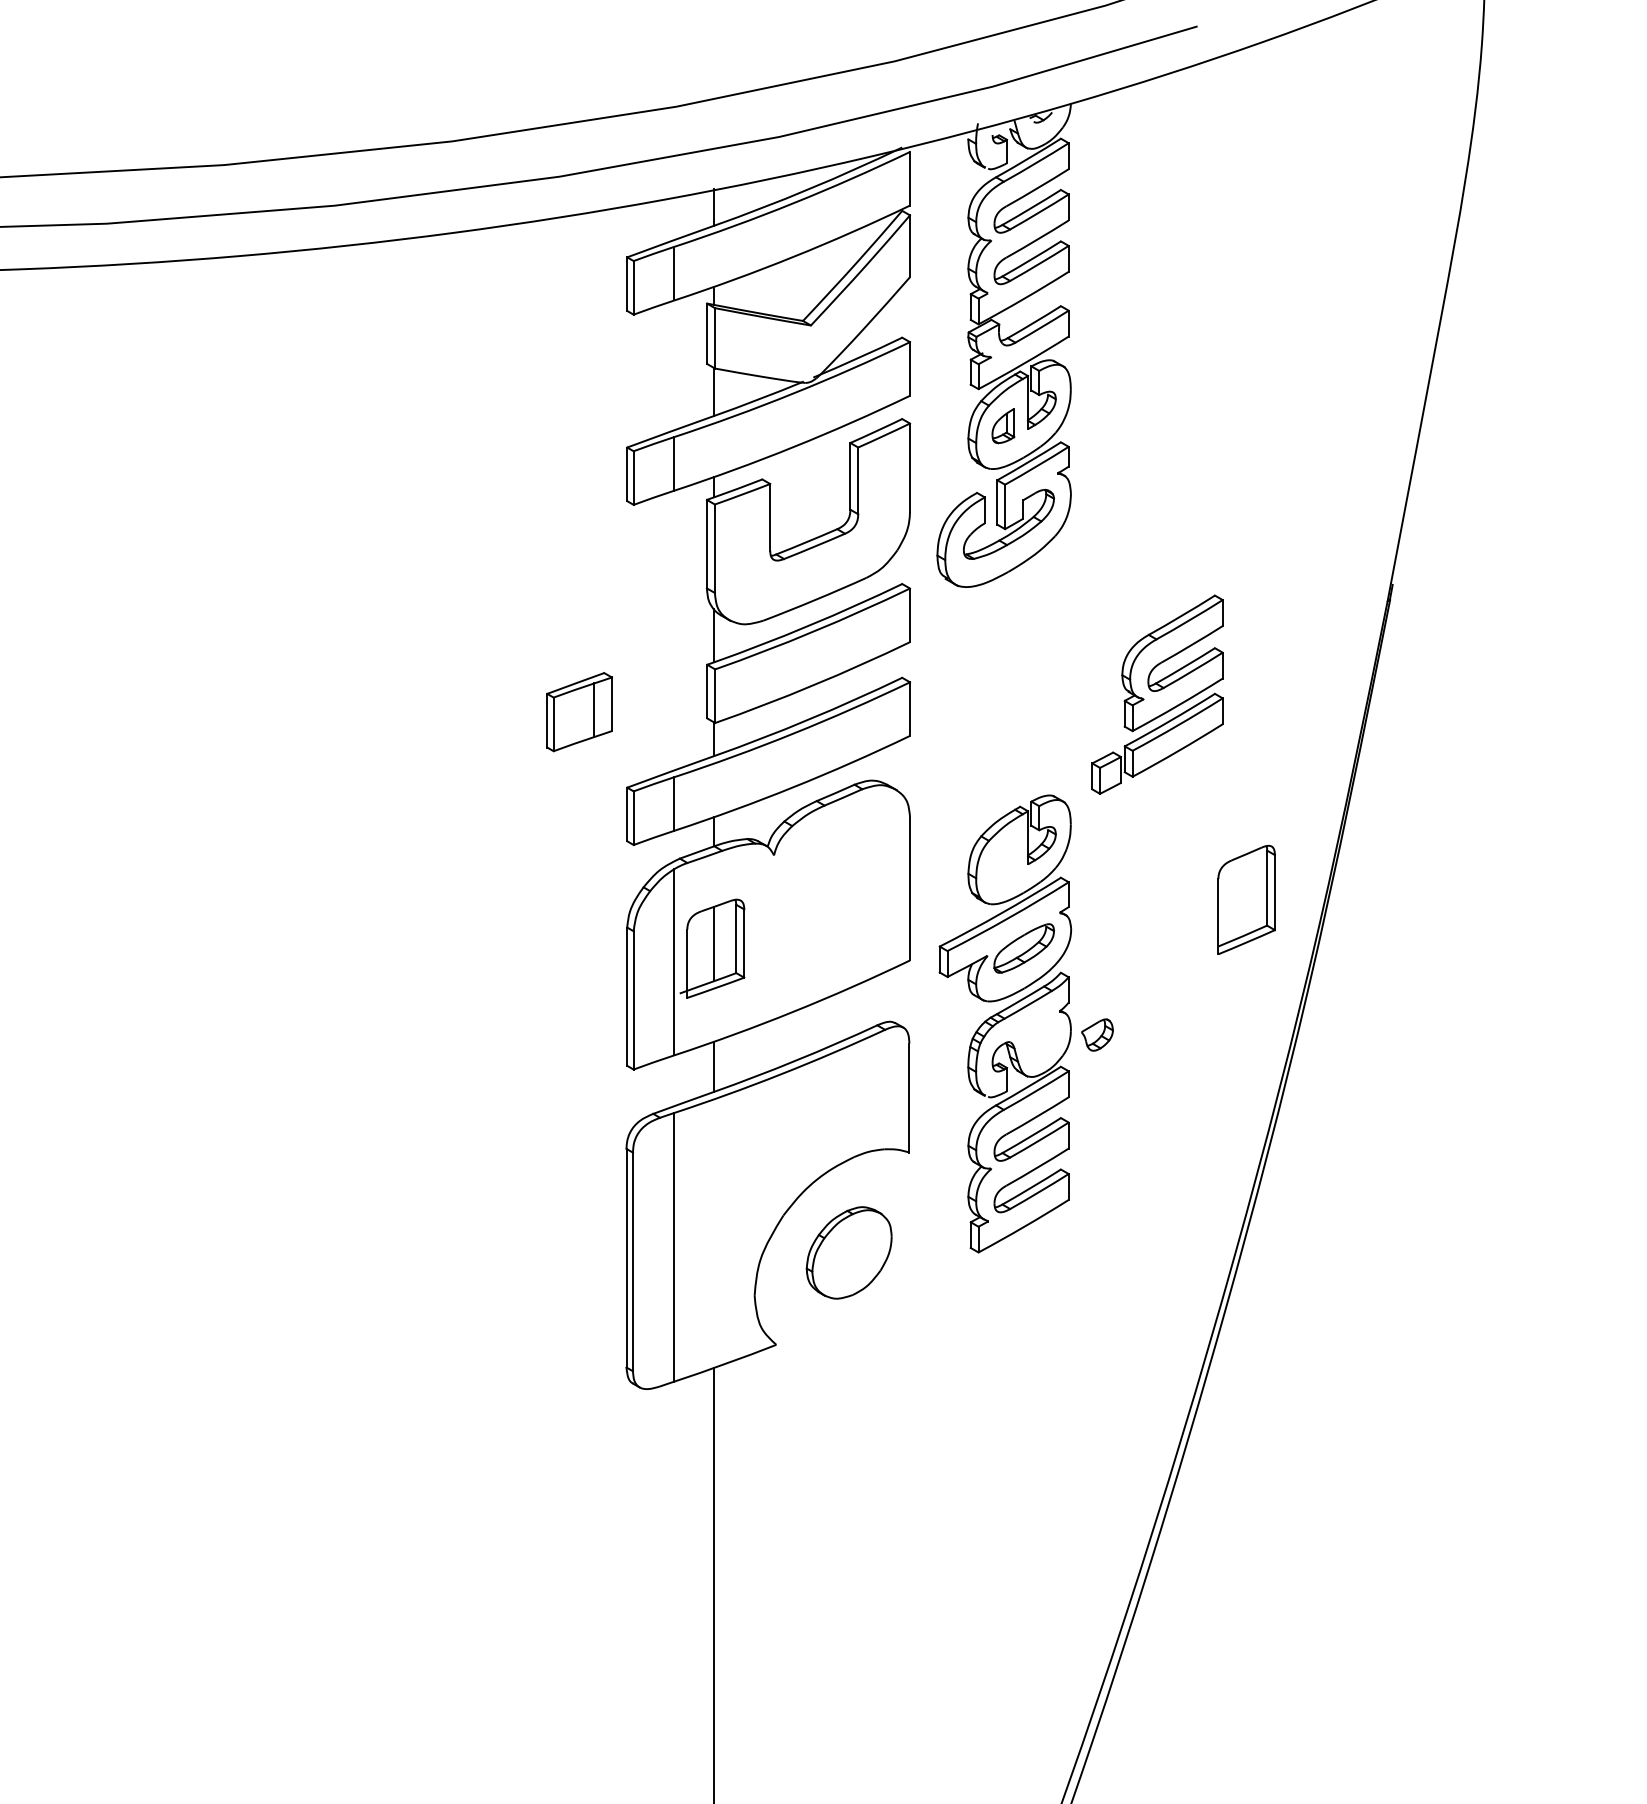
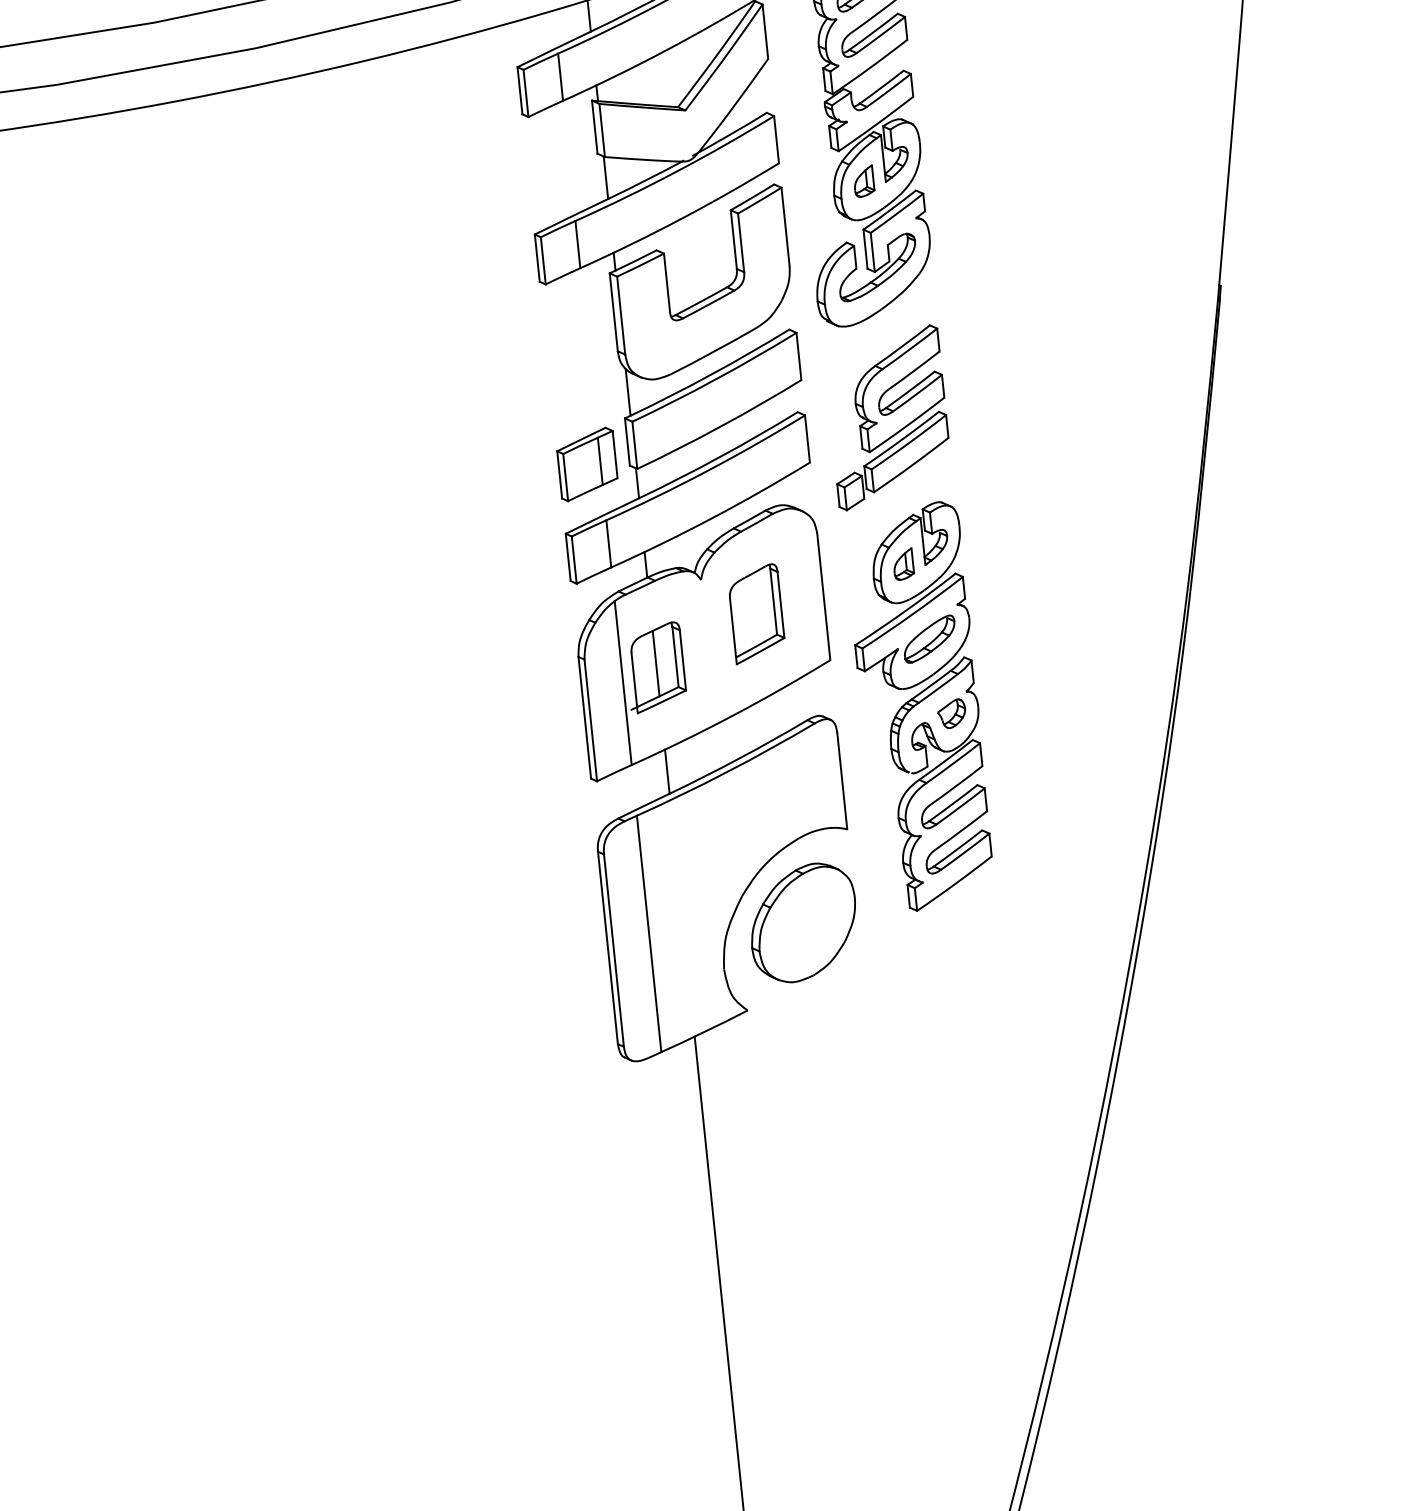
part: (1157, 694) -> (888, 417), moved
part: (579, 712) -> (587, 464), moved
part: (1003, 861) -> (903, 564), added
part: (1246, 899) -> (756, 613), moved
part: (1097, 1034) -> (951, 713), moved
part: (848, 1252) -> (802, 922), size x1.43

